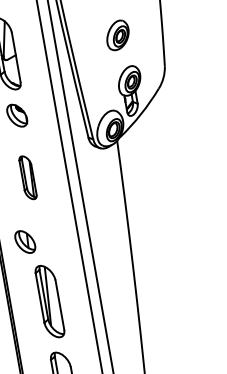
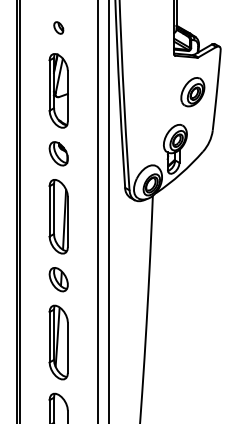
part: (117, 35) -> (192, 92), moved
part: (27, 177) -> (58, 216), size x1.67
part: (24, 241) -> (58, 279), moved

